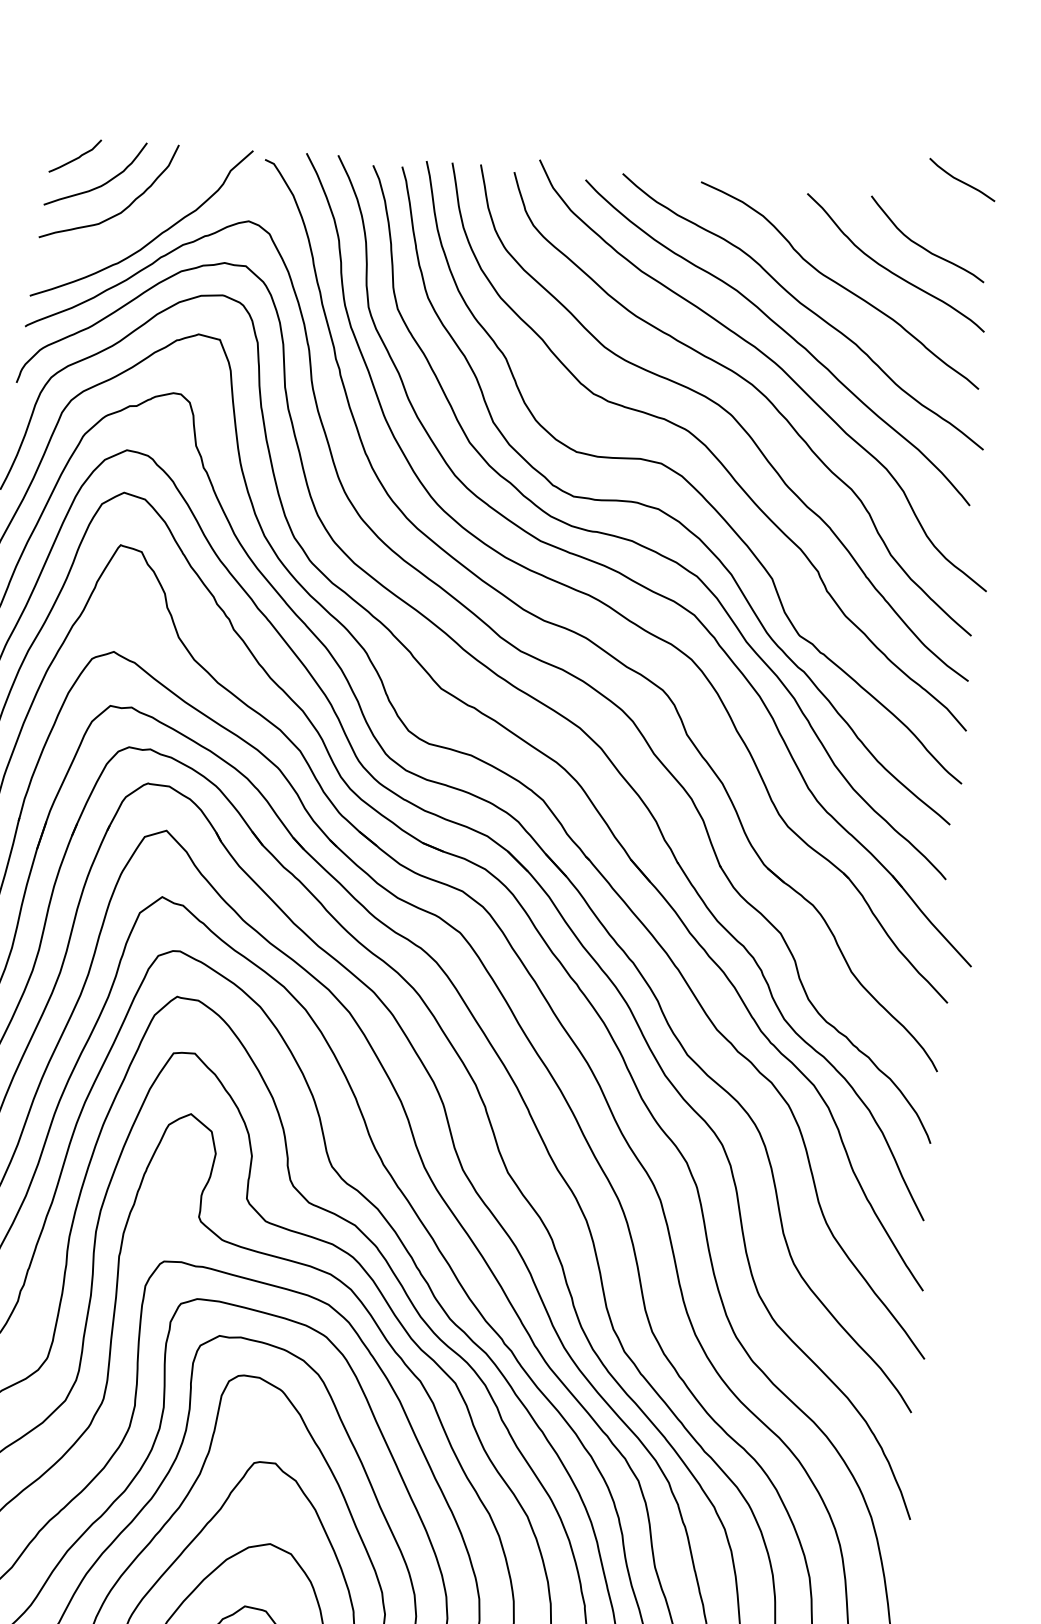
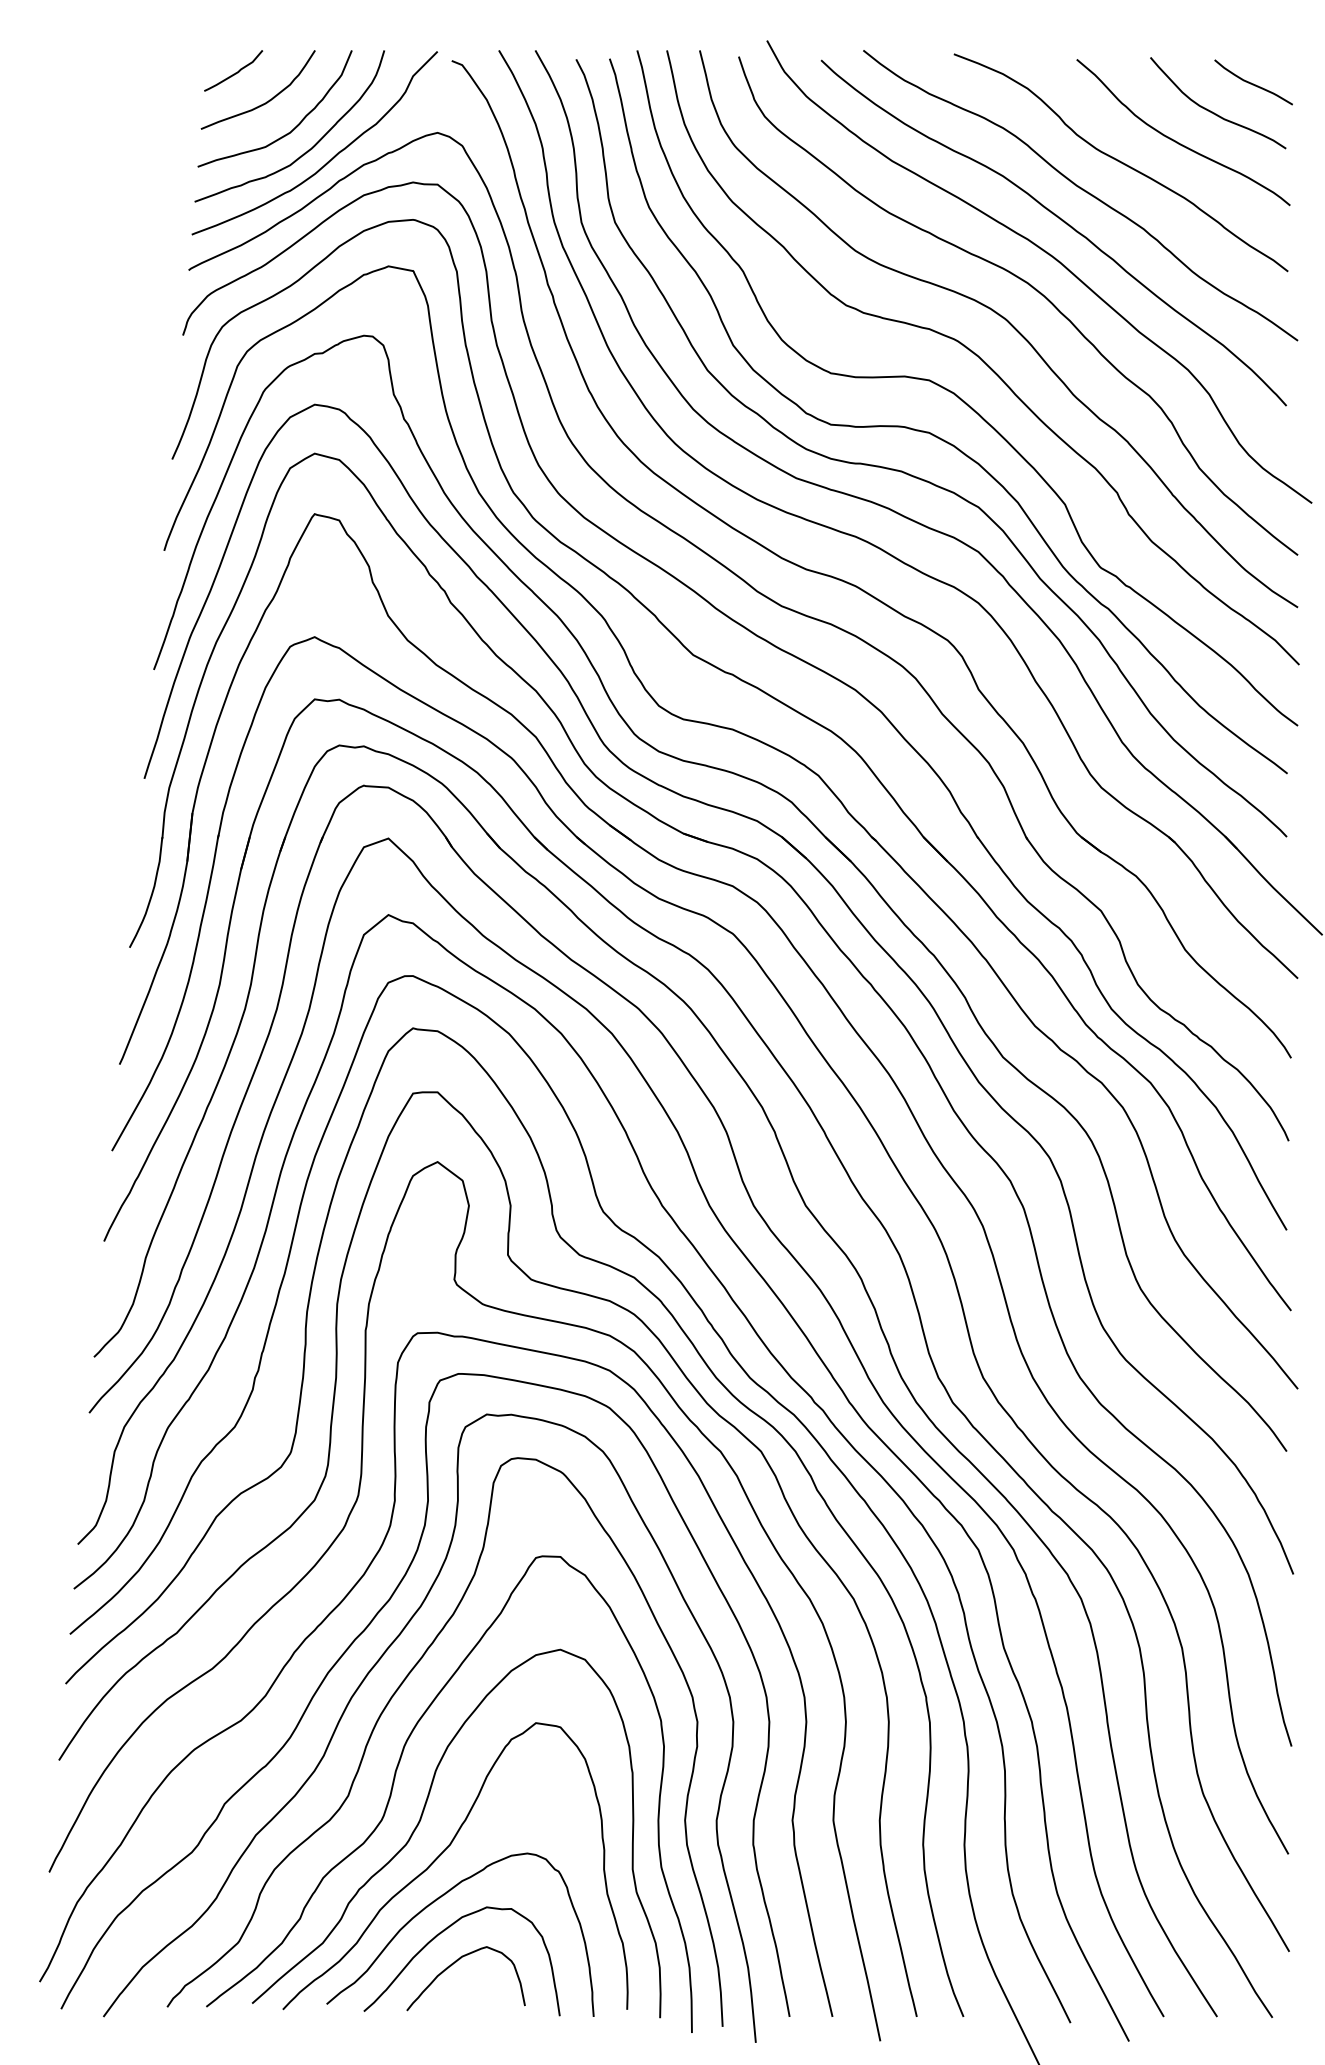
curve: (962, 180) -> (1253, 83), moved
curve: (135, 228) -> (308, 149), added

